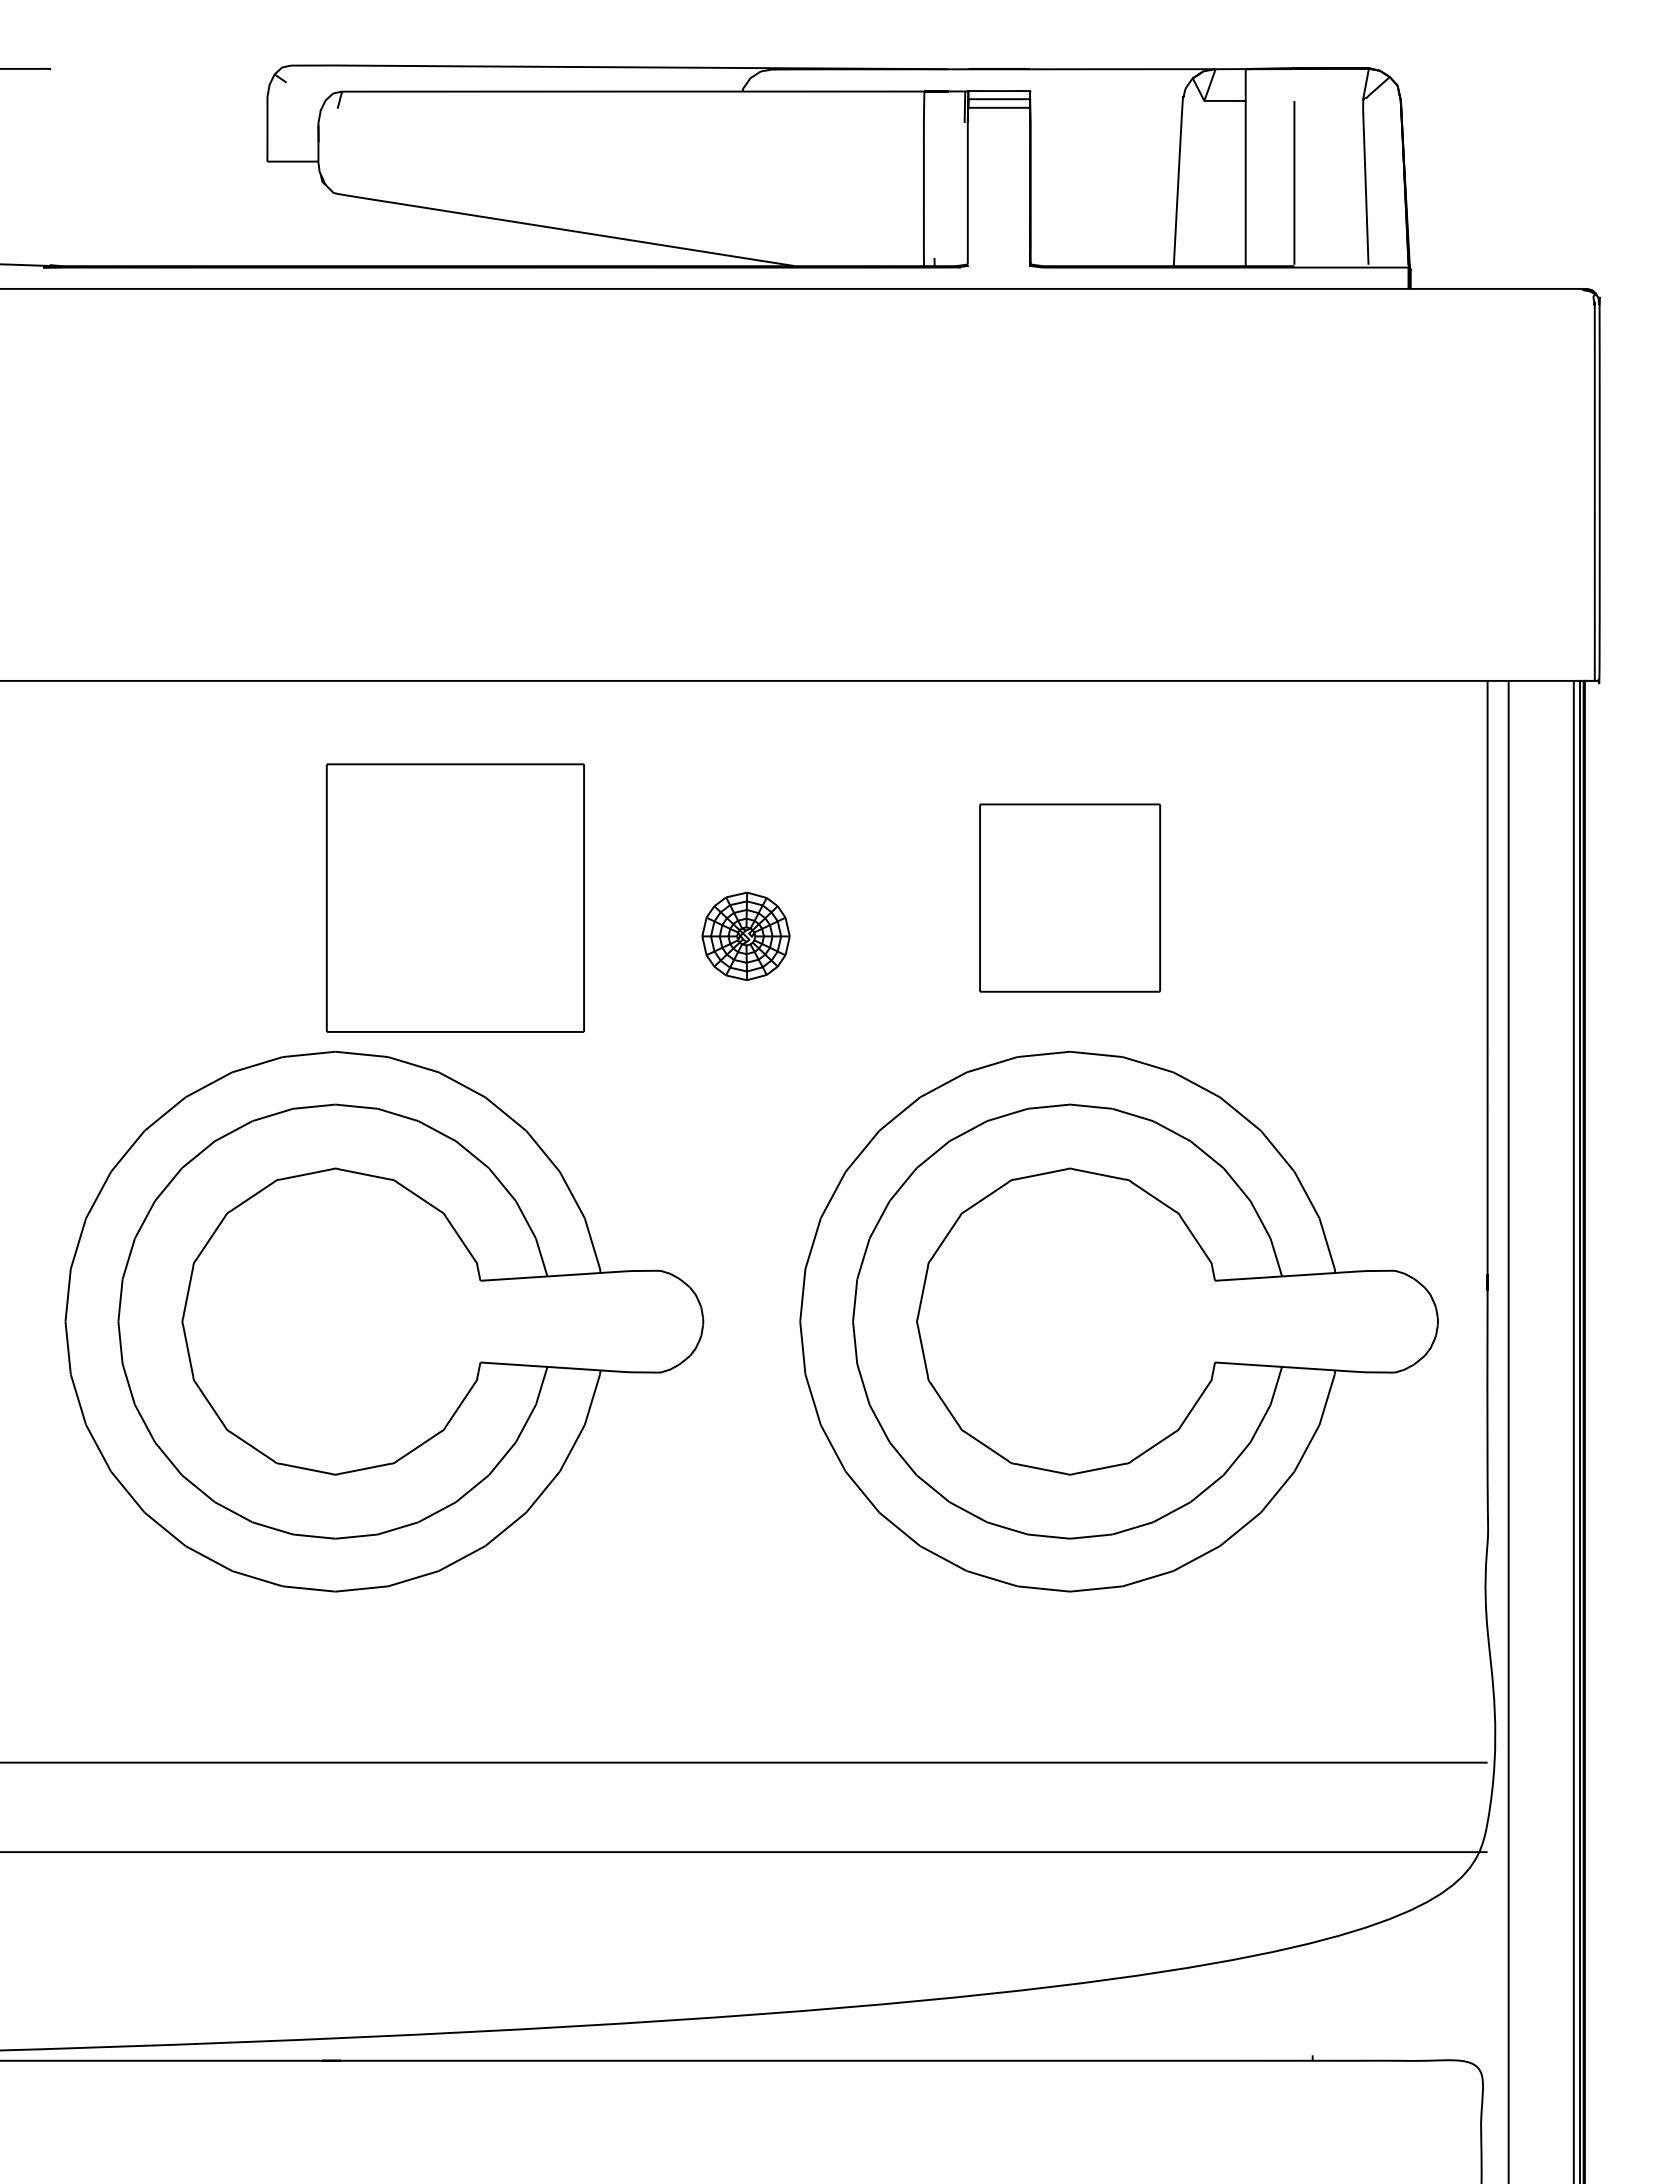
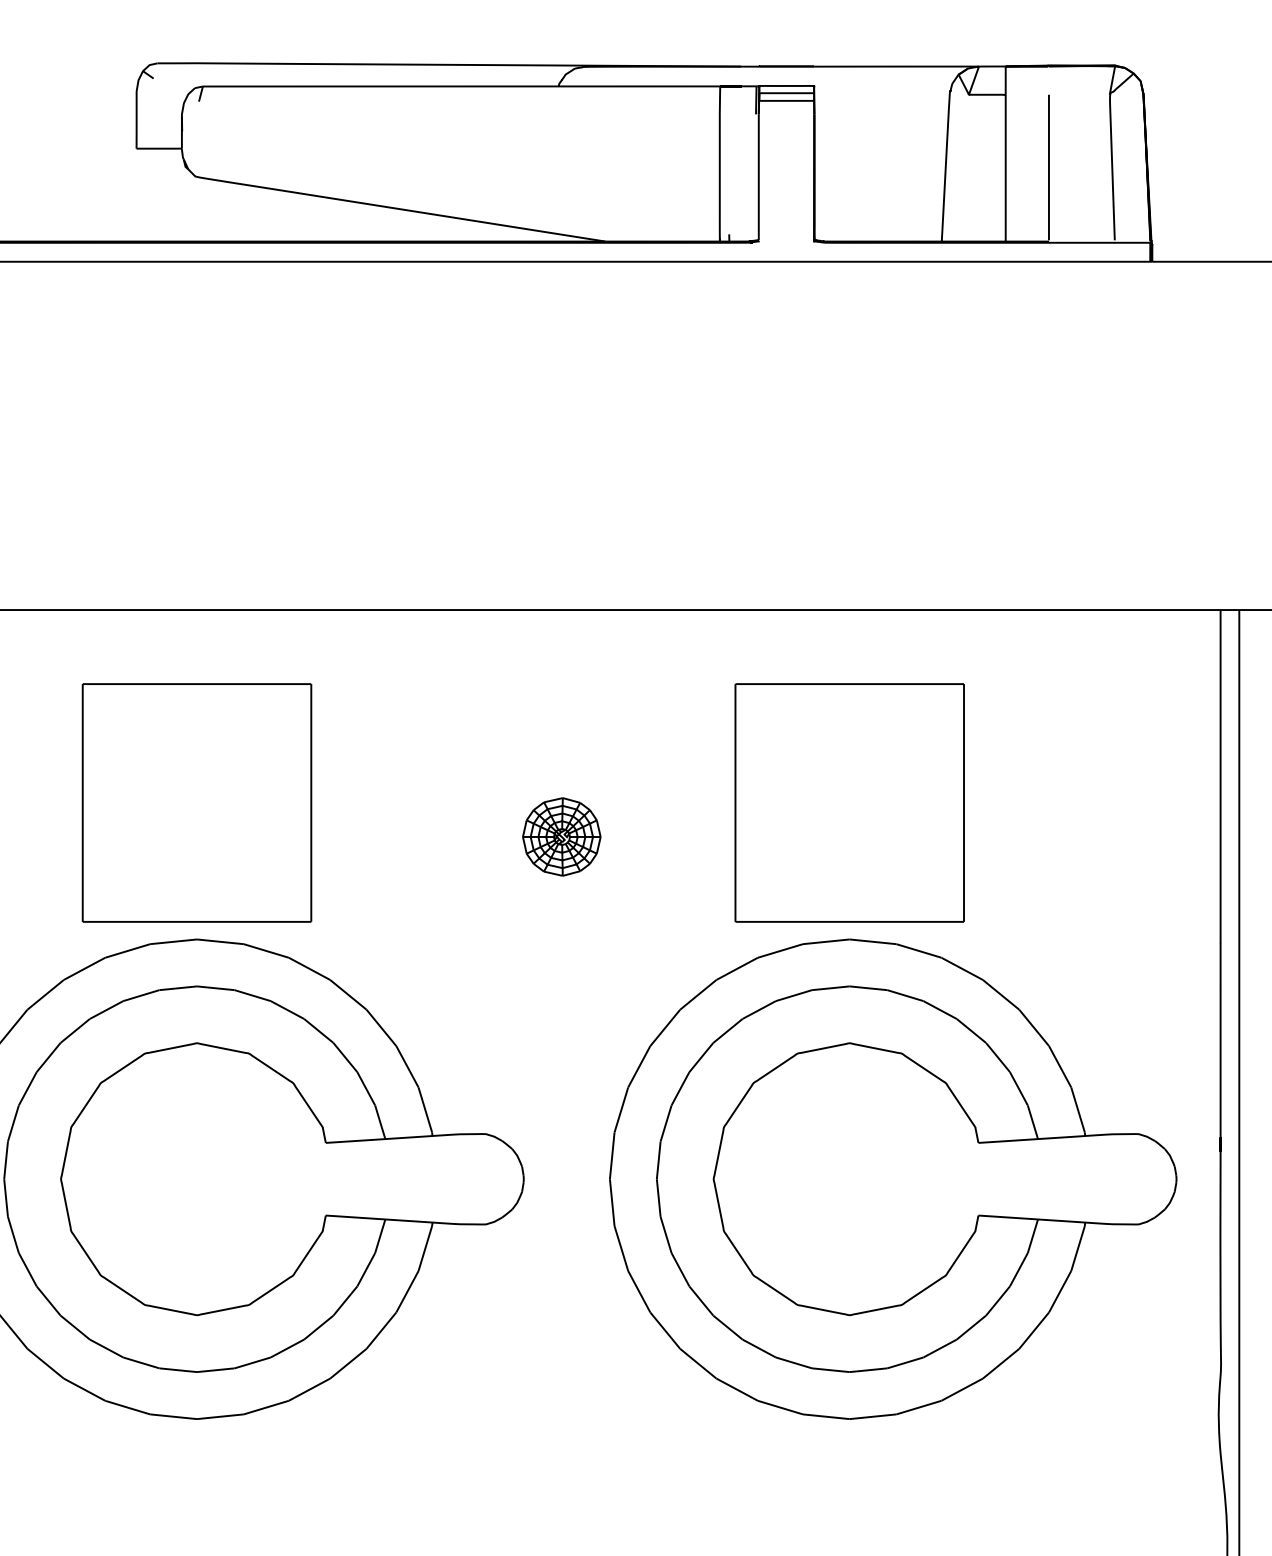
part: (454, 897) -> (196, 802), moved
part: (1069, 897) -> (849, 802), size x1.43

